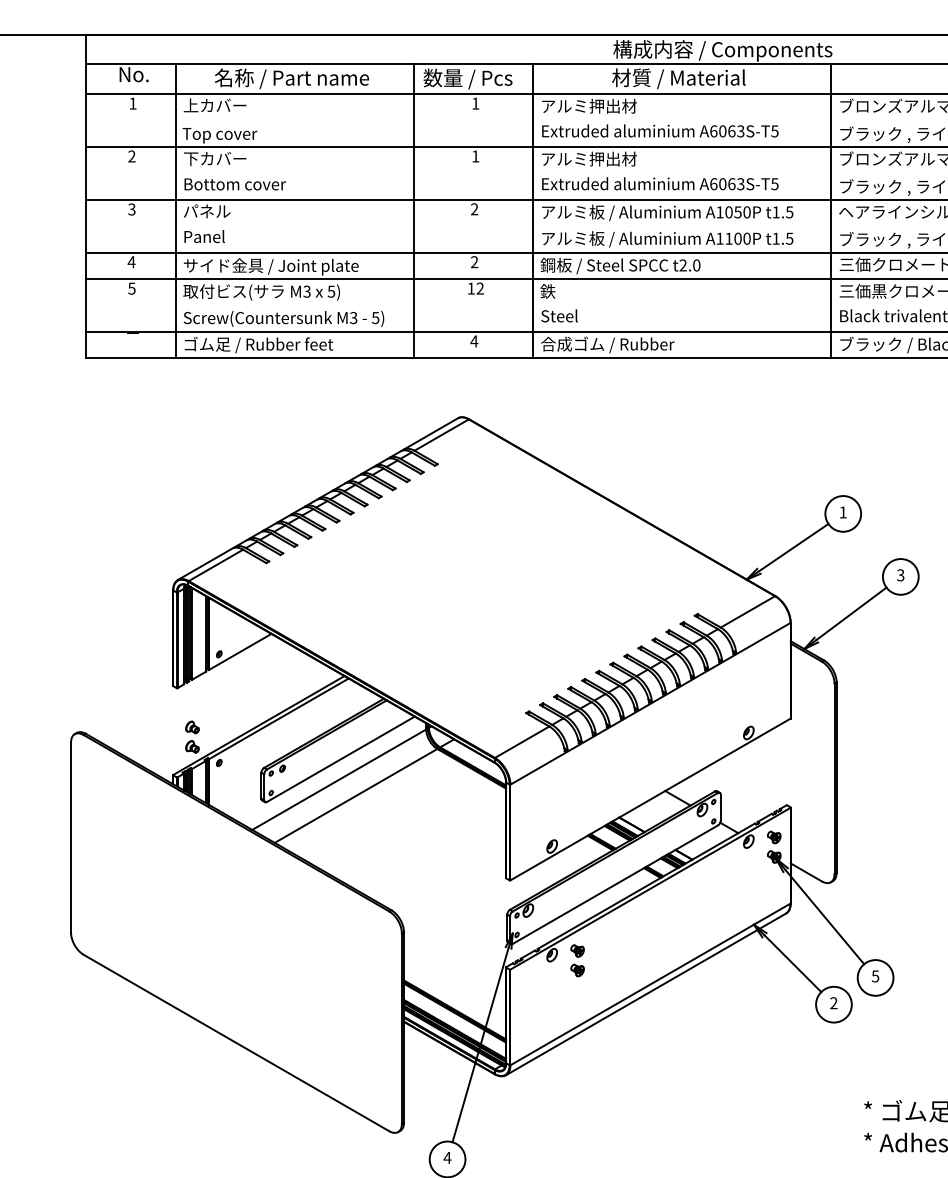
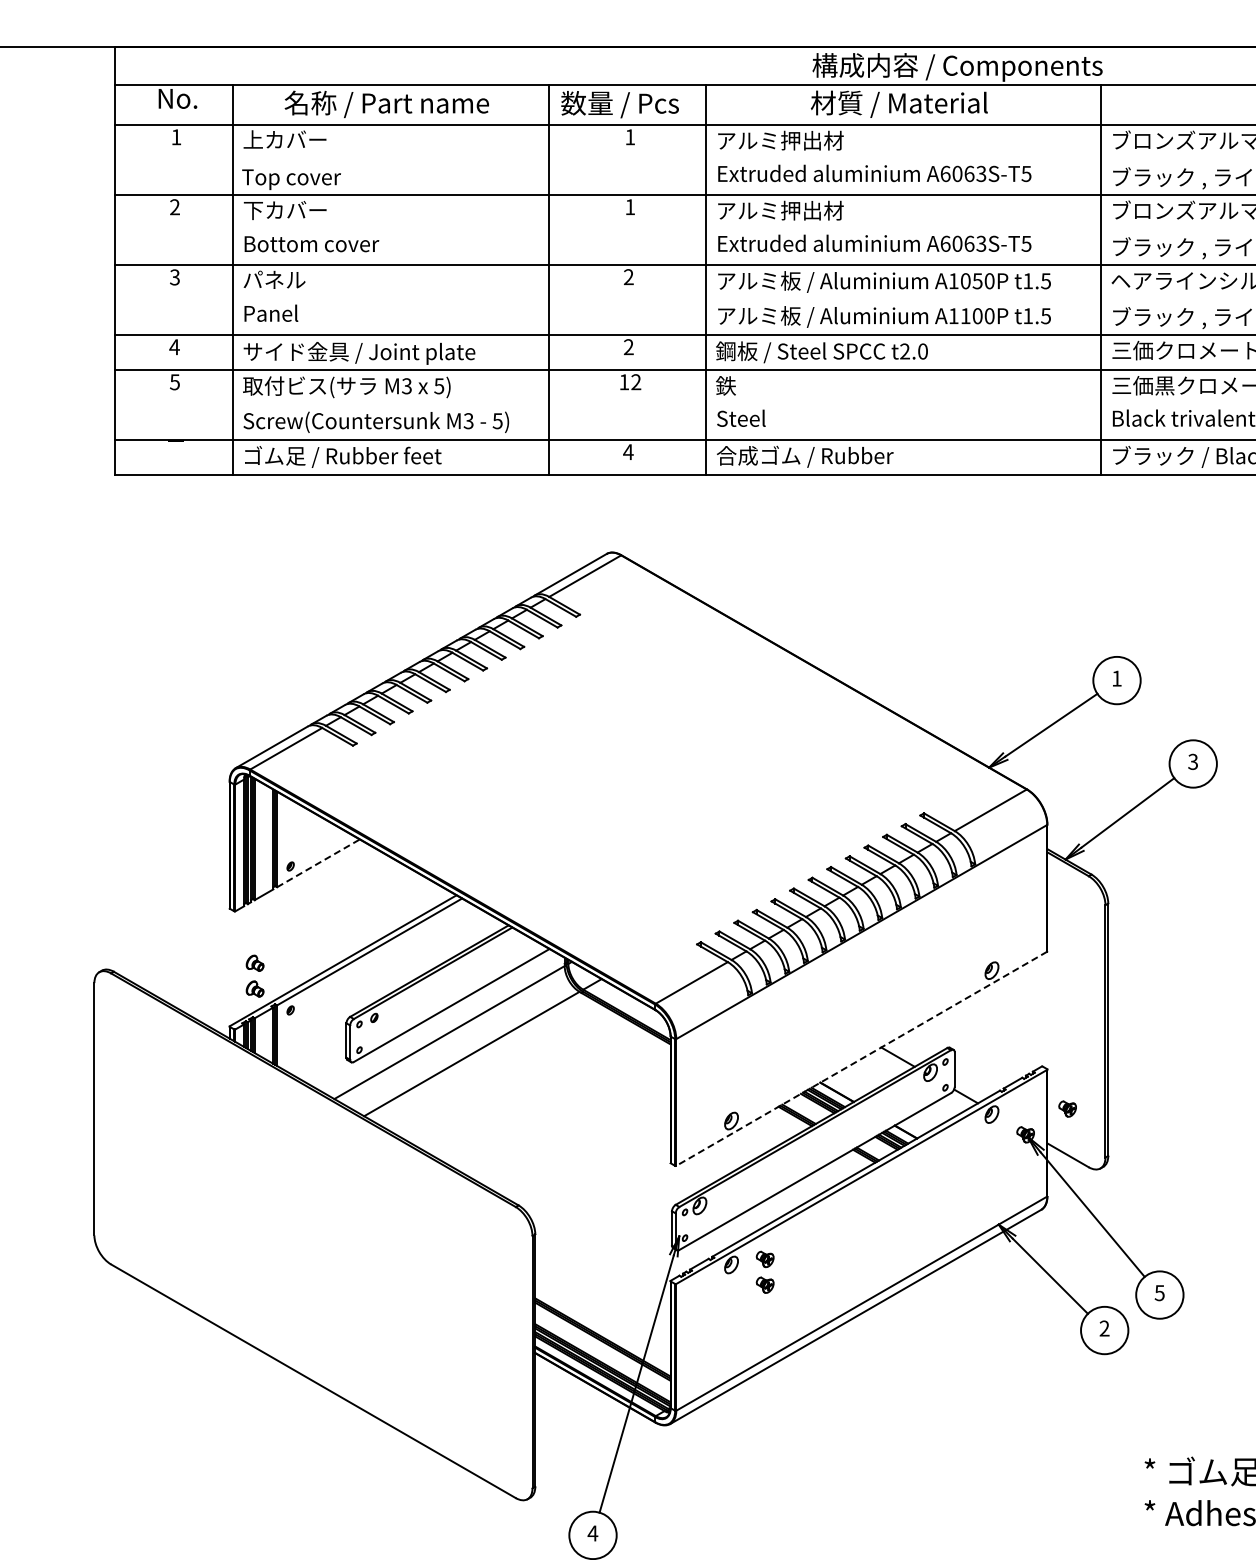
line: (240, 652) -> (318, 863), solid -> dashed
line: (650, 800) -> (861, 1059), solid -> dashed
part: (774, 837) -> (1067, 1108), moved

